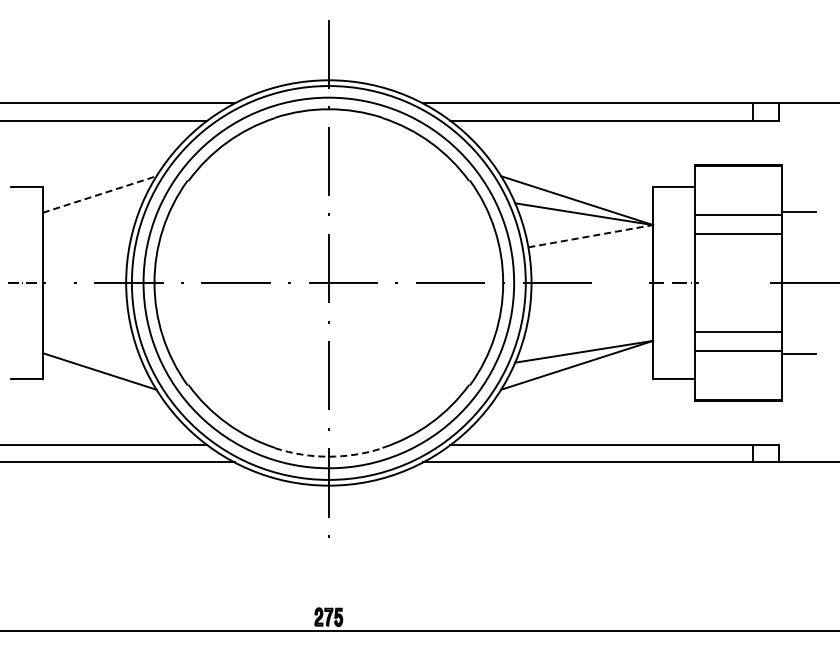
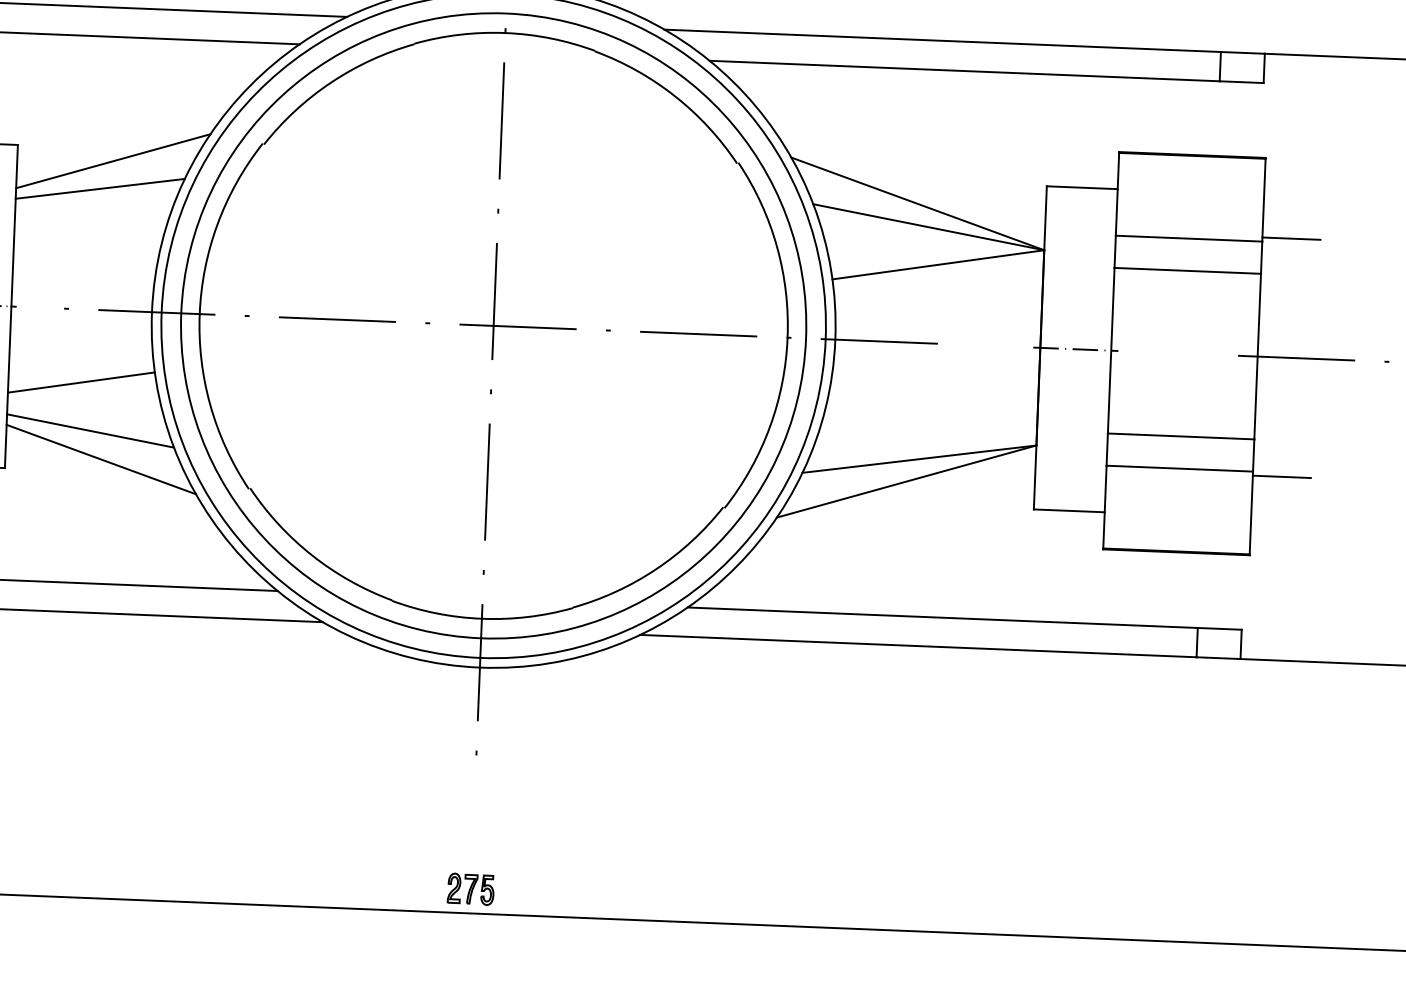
line: (99, 194) -> (113, 161), dashed -> solid
line: (92, 211) -> (100, 189), added
line: (591, 236) -> (939, 265), dashed -> solid
line: (85, 326) -> (80, 382), added
line: (92, 354) -> (90, 430), added
arc: (328, 456) -> (481, 618), dashed -> solid

